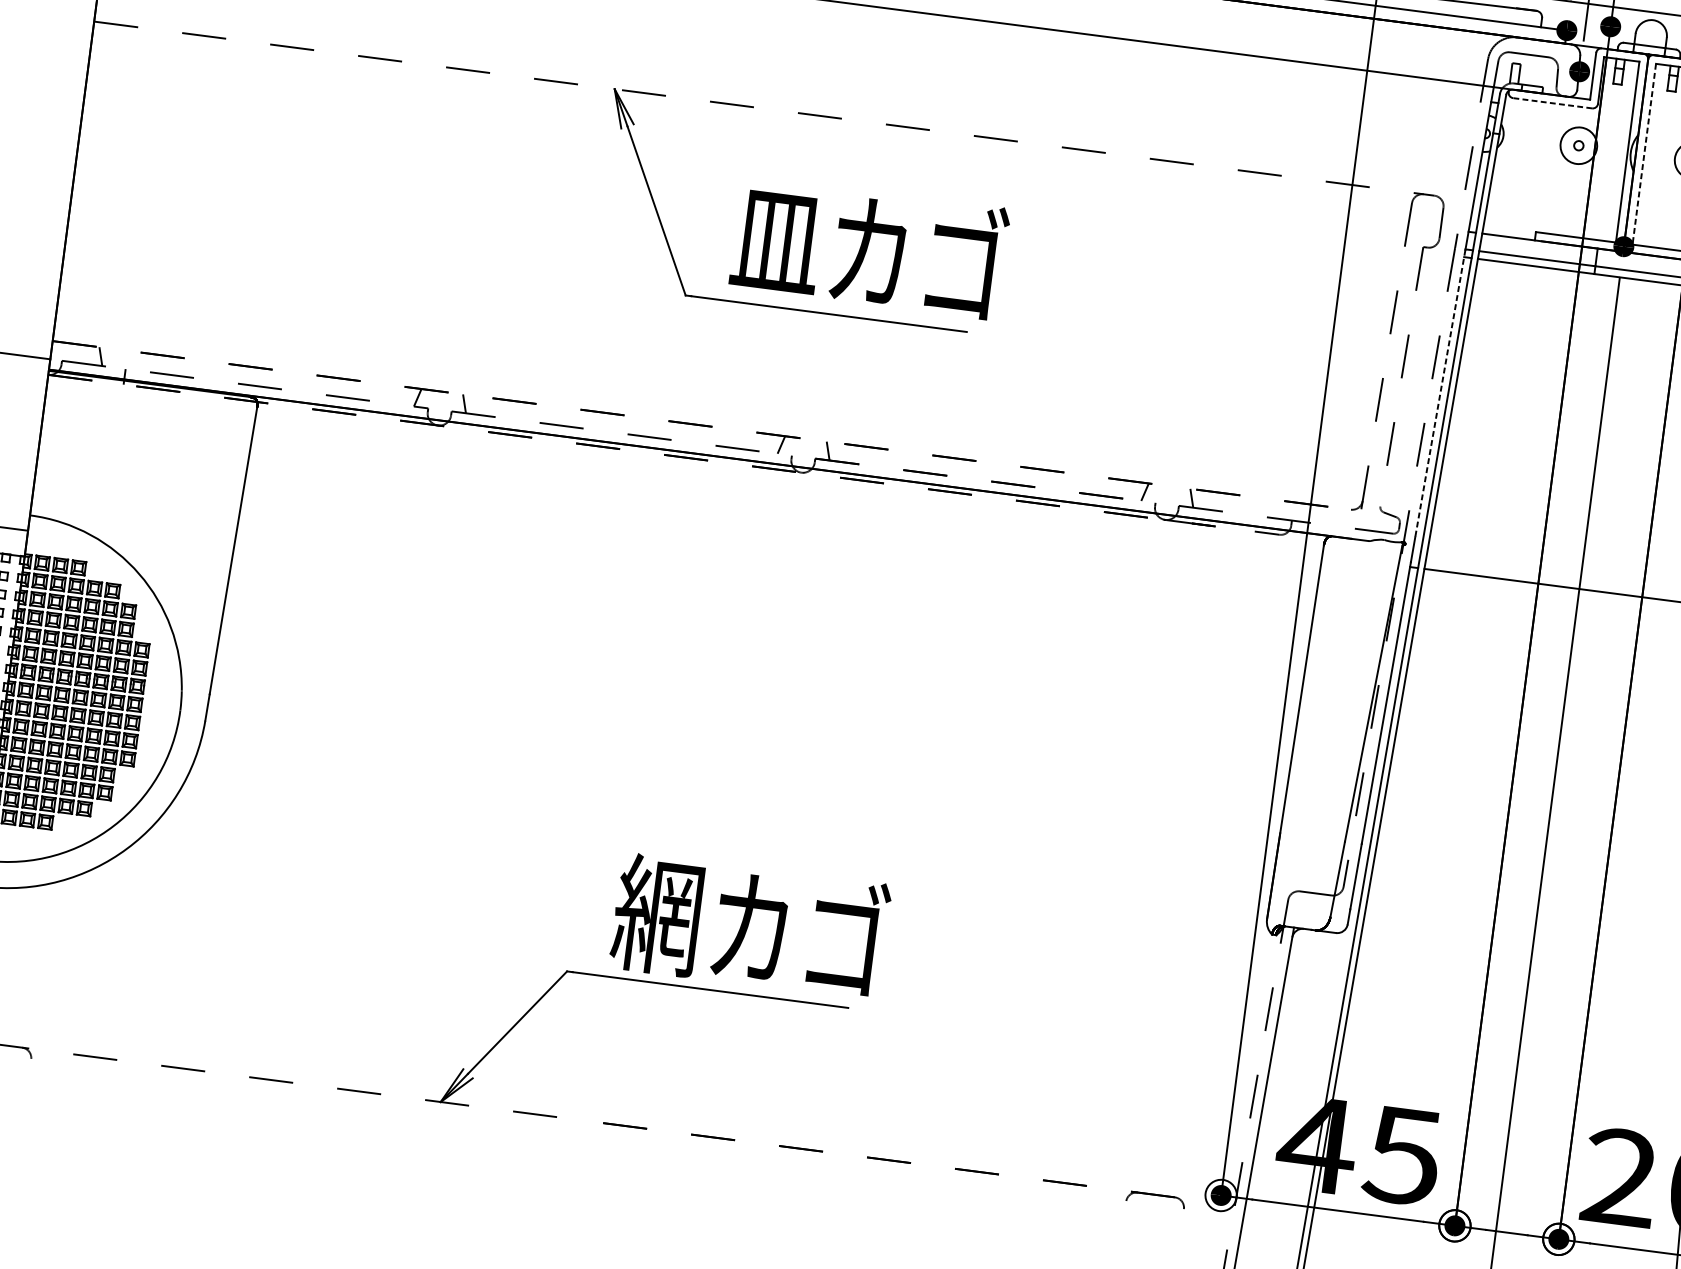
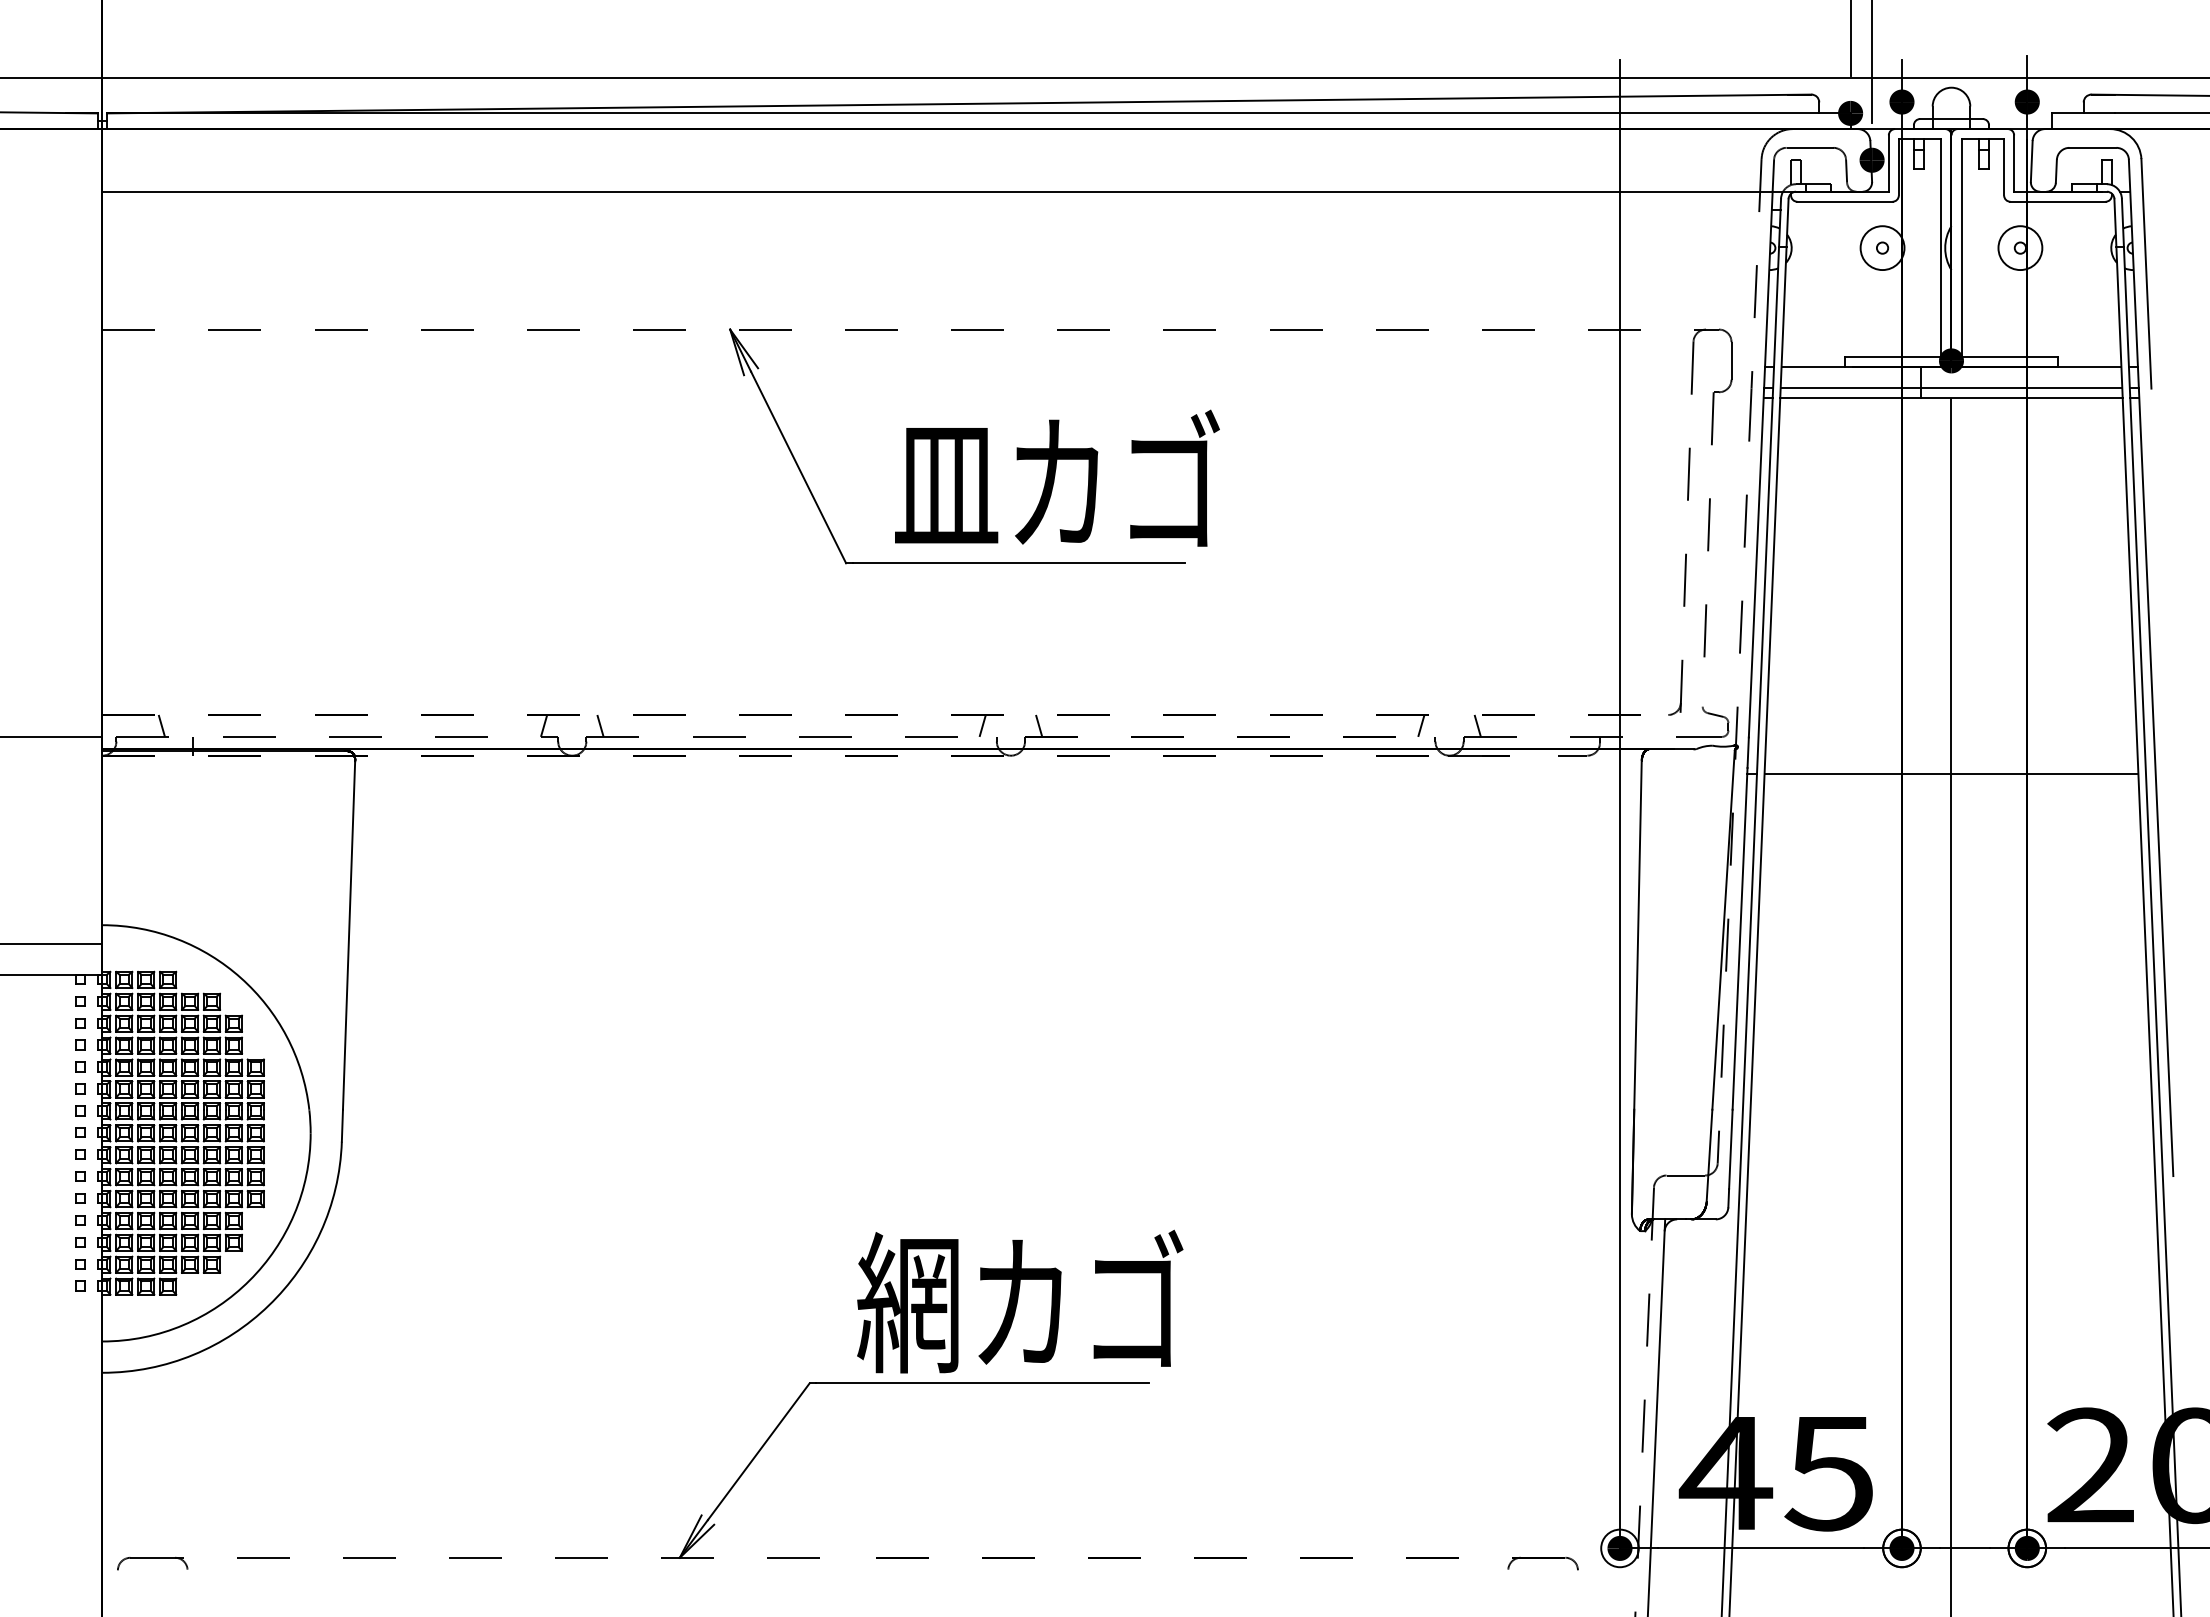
line: (1552, 103) -> (1844, 201), dashed -> solid
line: (1644, 154) -> (1961, 248), dashed -> solid
line: (1440, 393) -> (1756, 563), dashed -> solid

